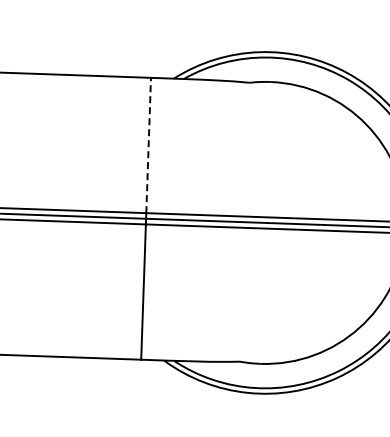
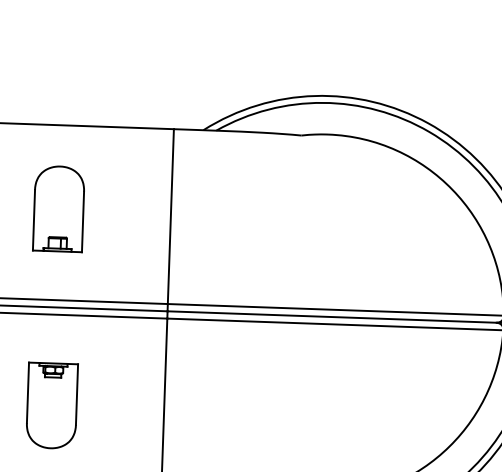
part: (61, 139) -> (58, 208), added
line: (148, 145) -> (170, 216), dashed -> solid
part: (56, 291) -> (51, 405), added

